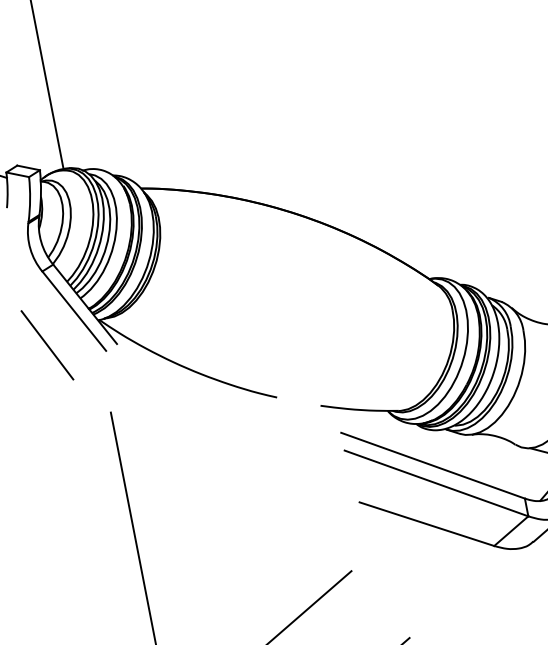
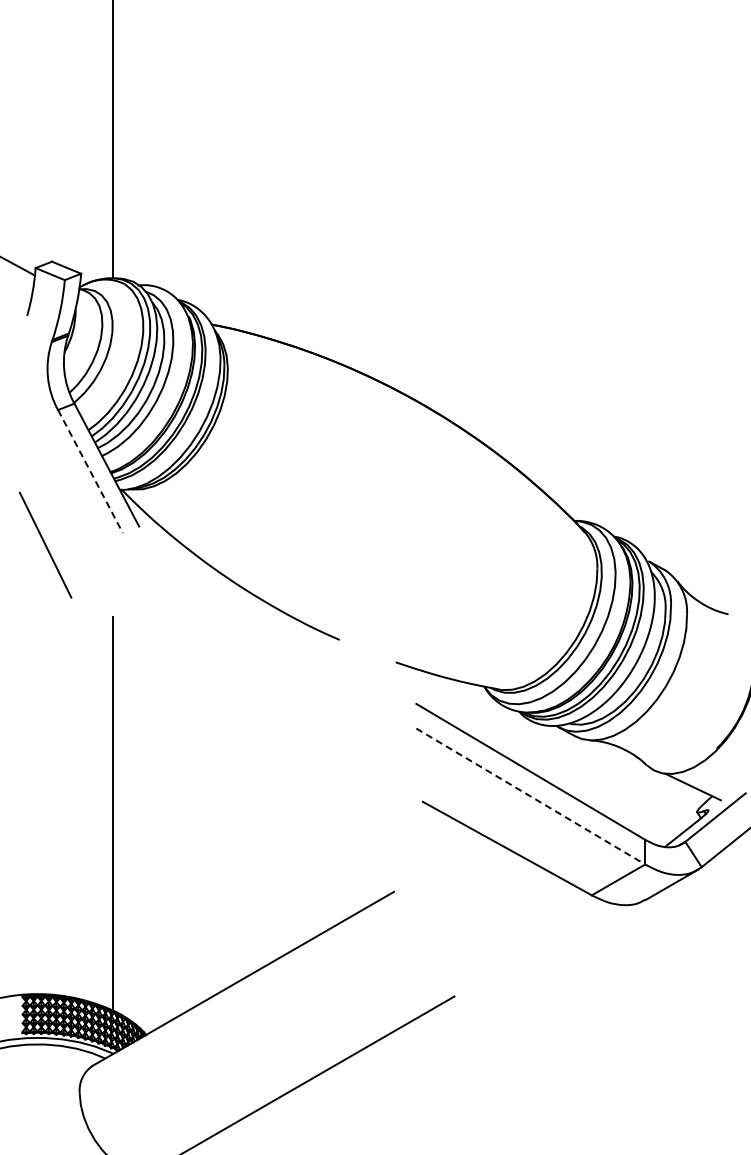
line: (74, 311) -> (90, 471), solid -> dashed
line: (47, 344) -> (45, 544), moved
line: (437, 483) -> (531, 796), solid -> dashed

